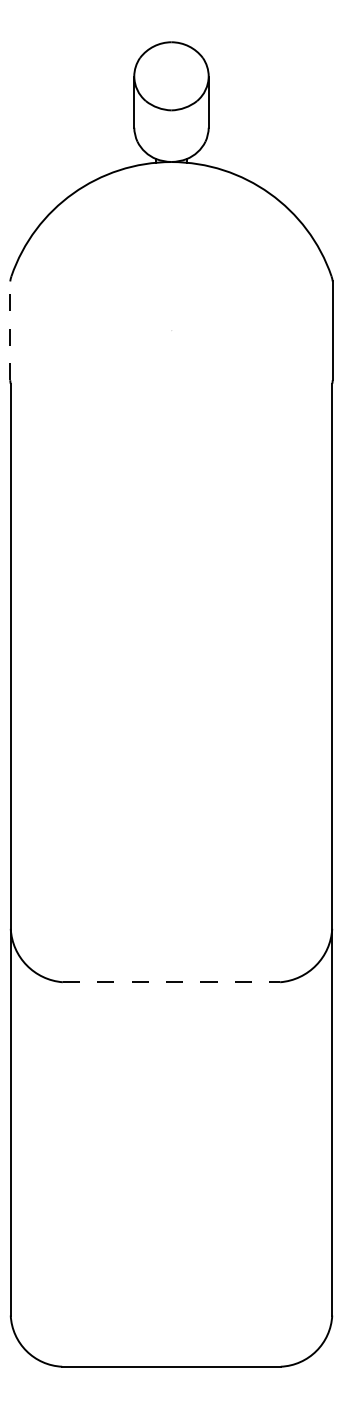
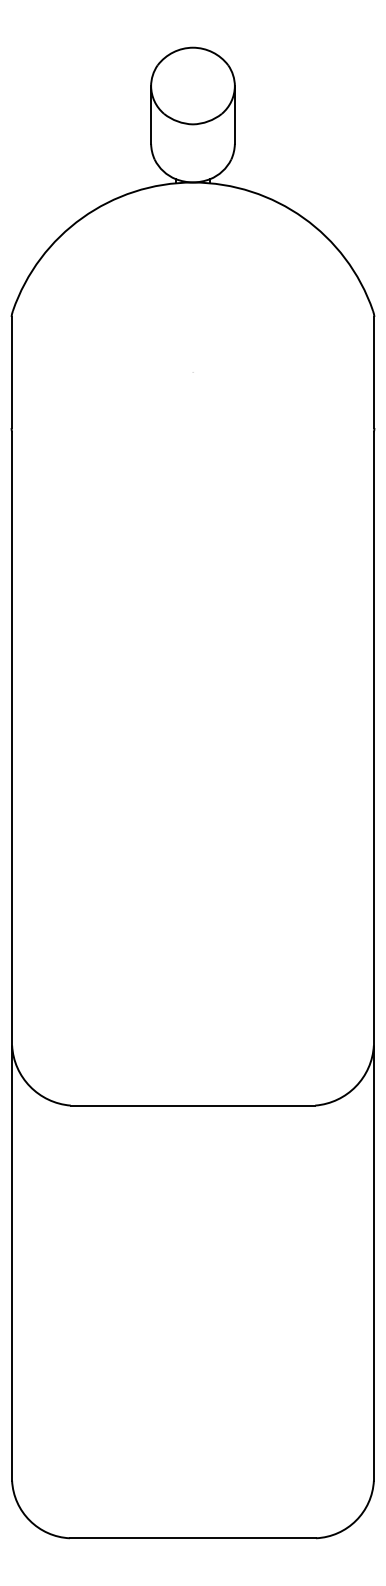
line: (10, 330) -> (11, 372), dashed -> solid
line: (171, 982) -> (193, 1105), dashed -> solid

